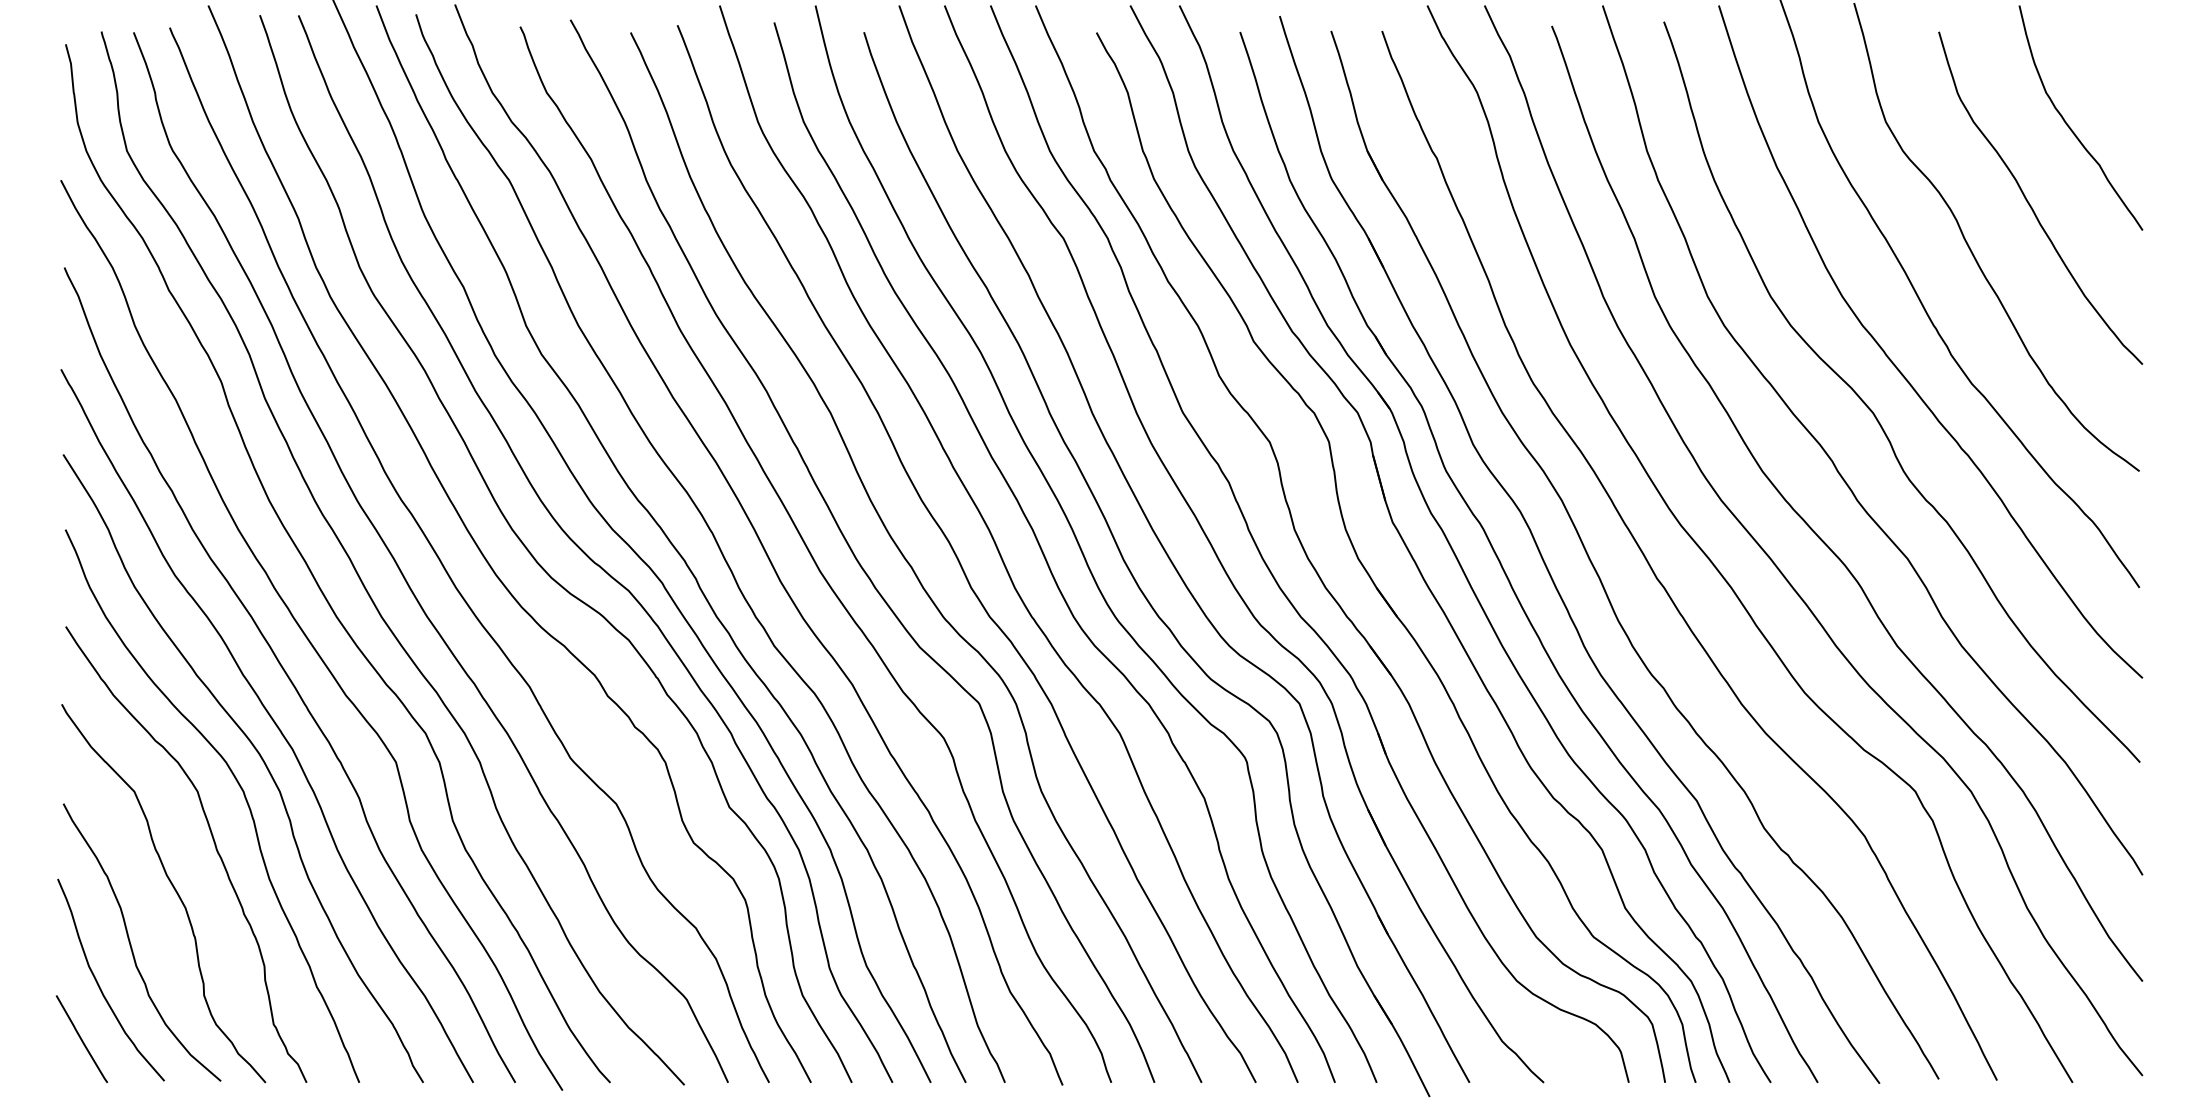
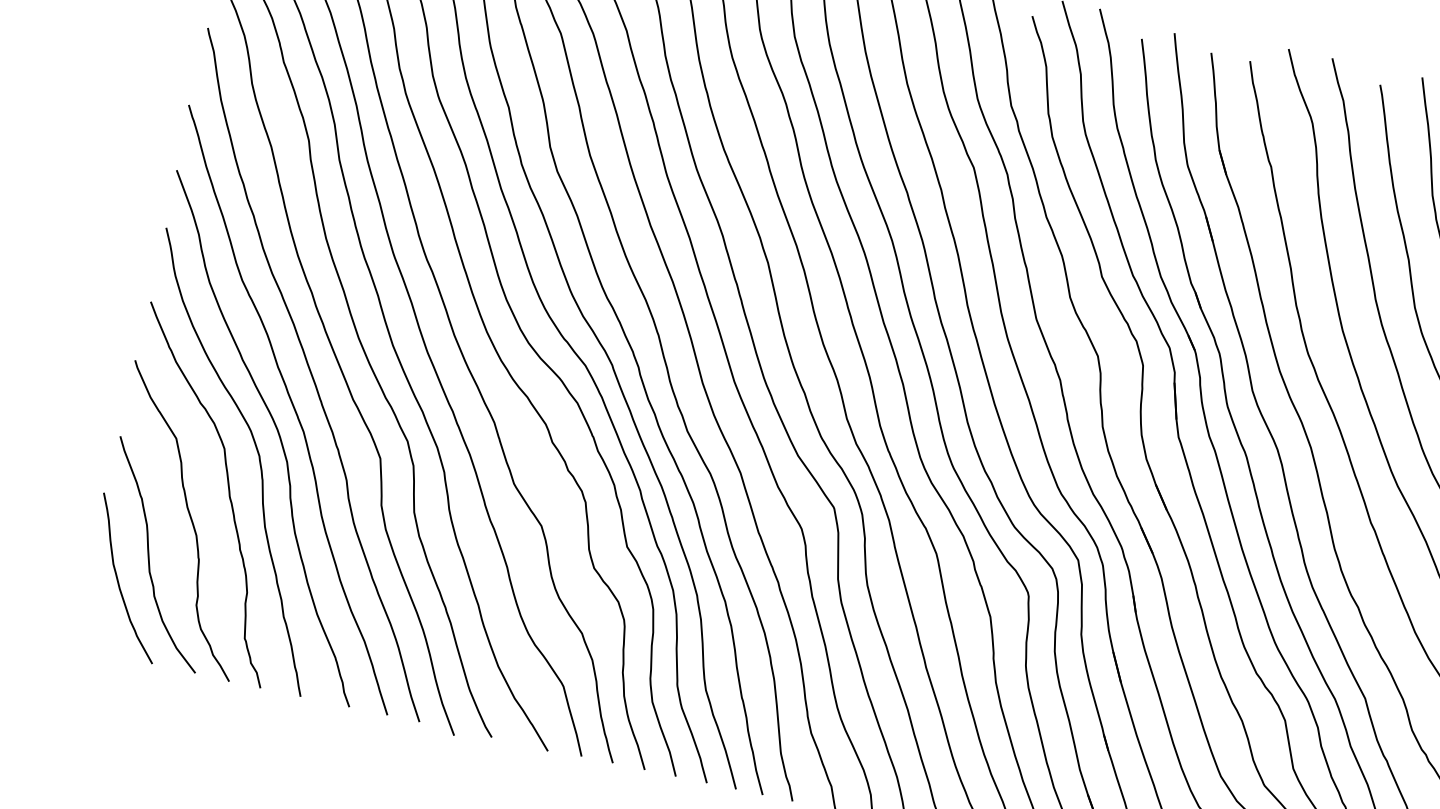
line: (81, 1038) -> (96, 618), removed

